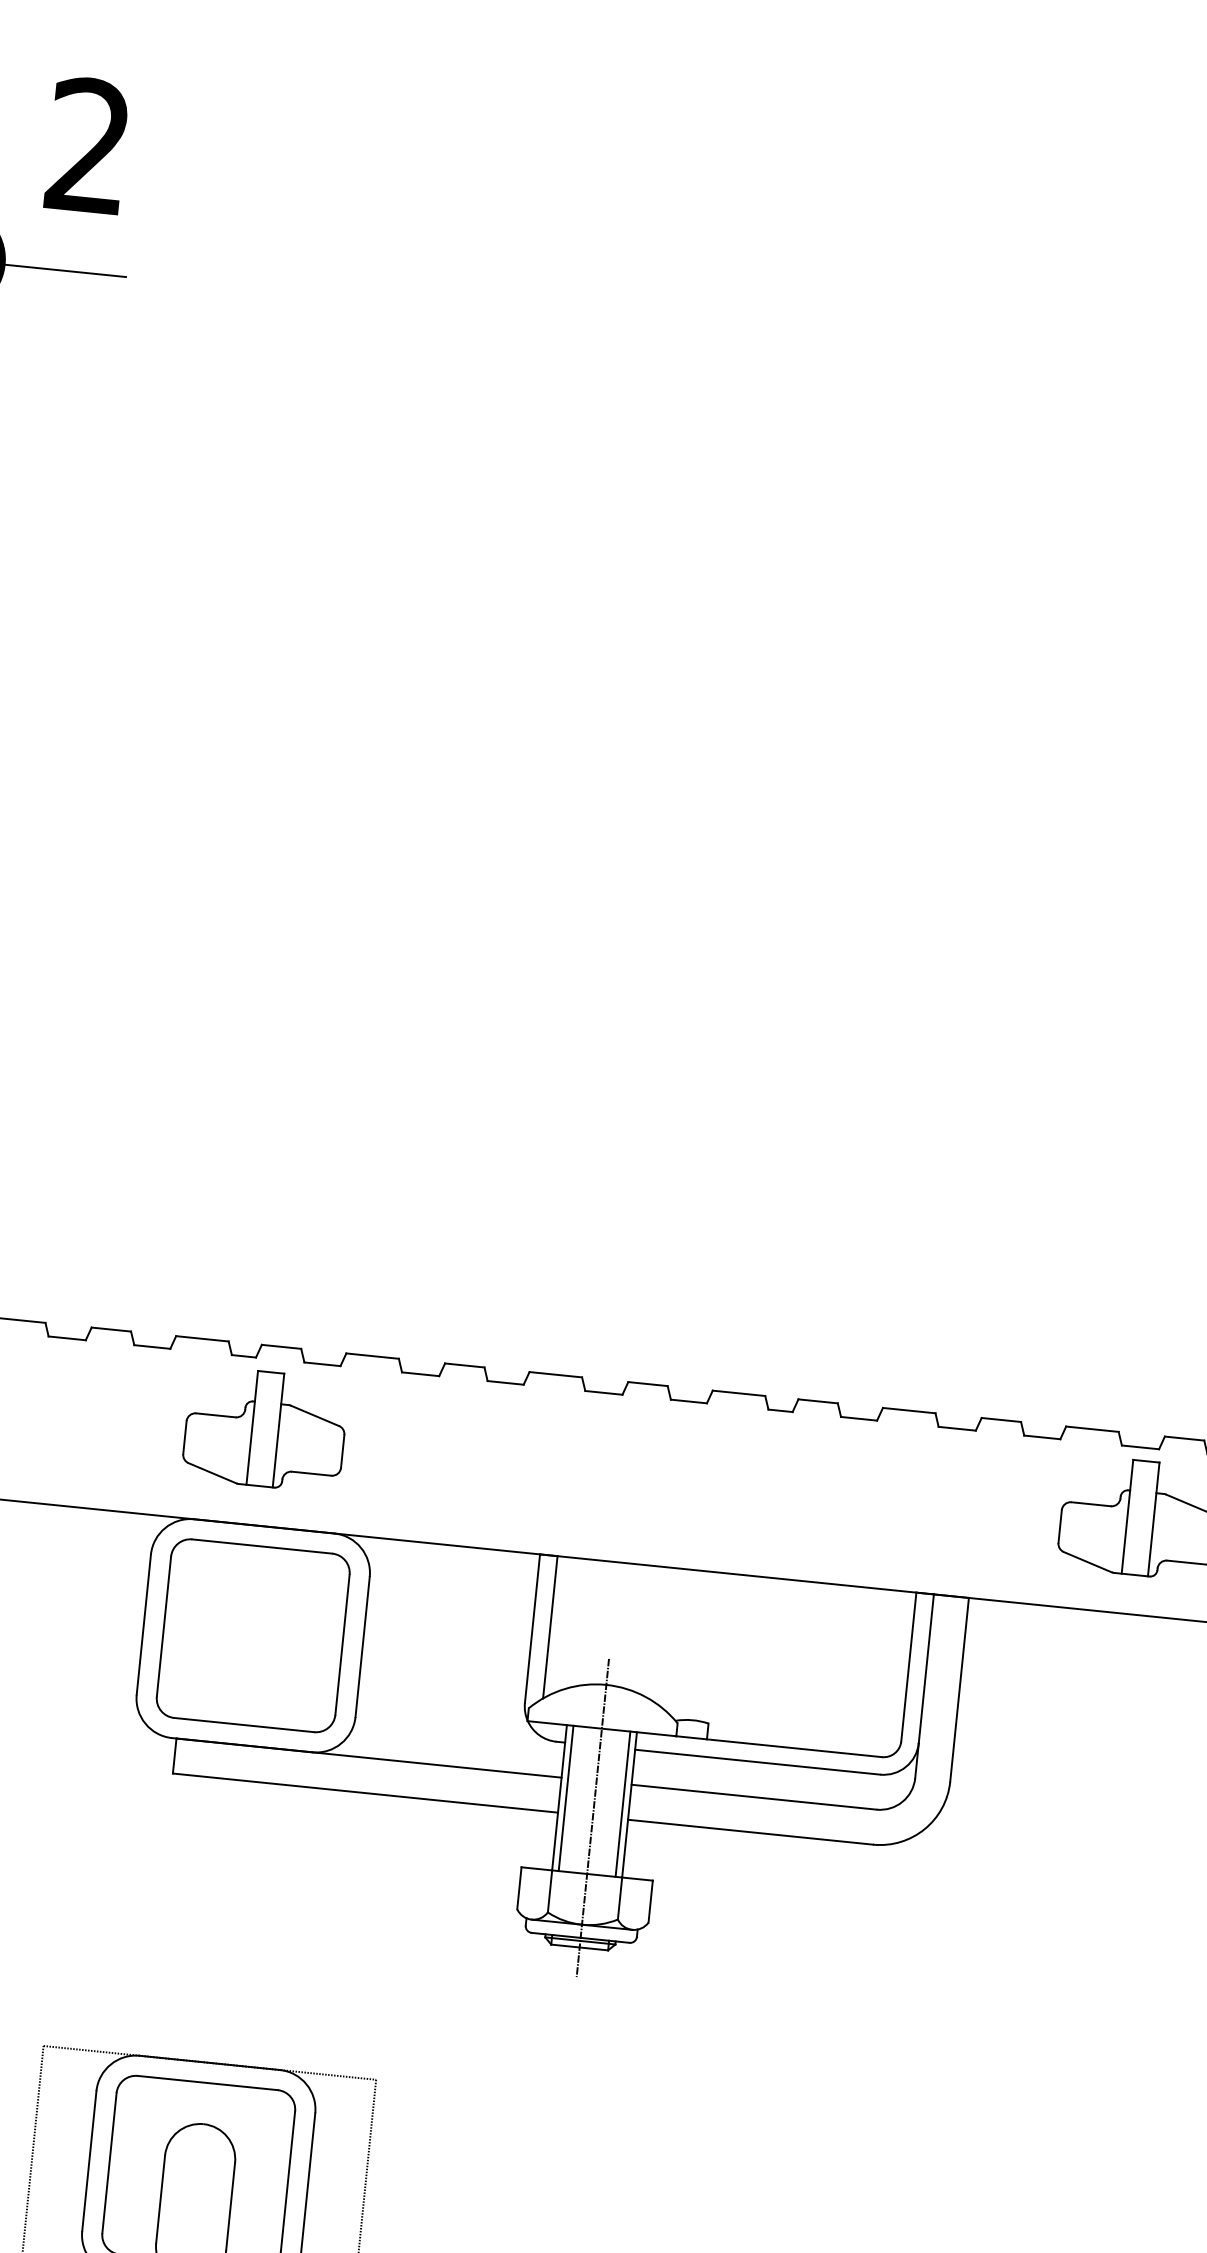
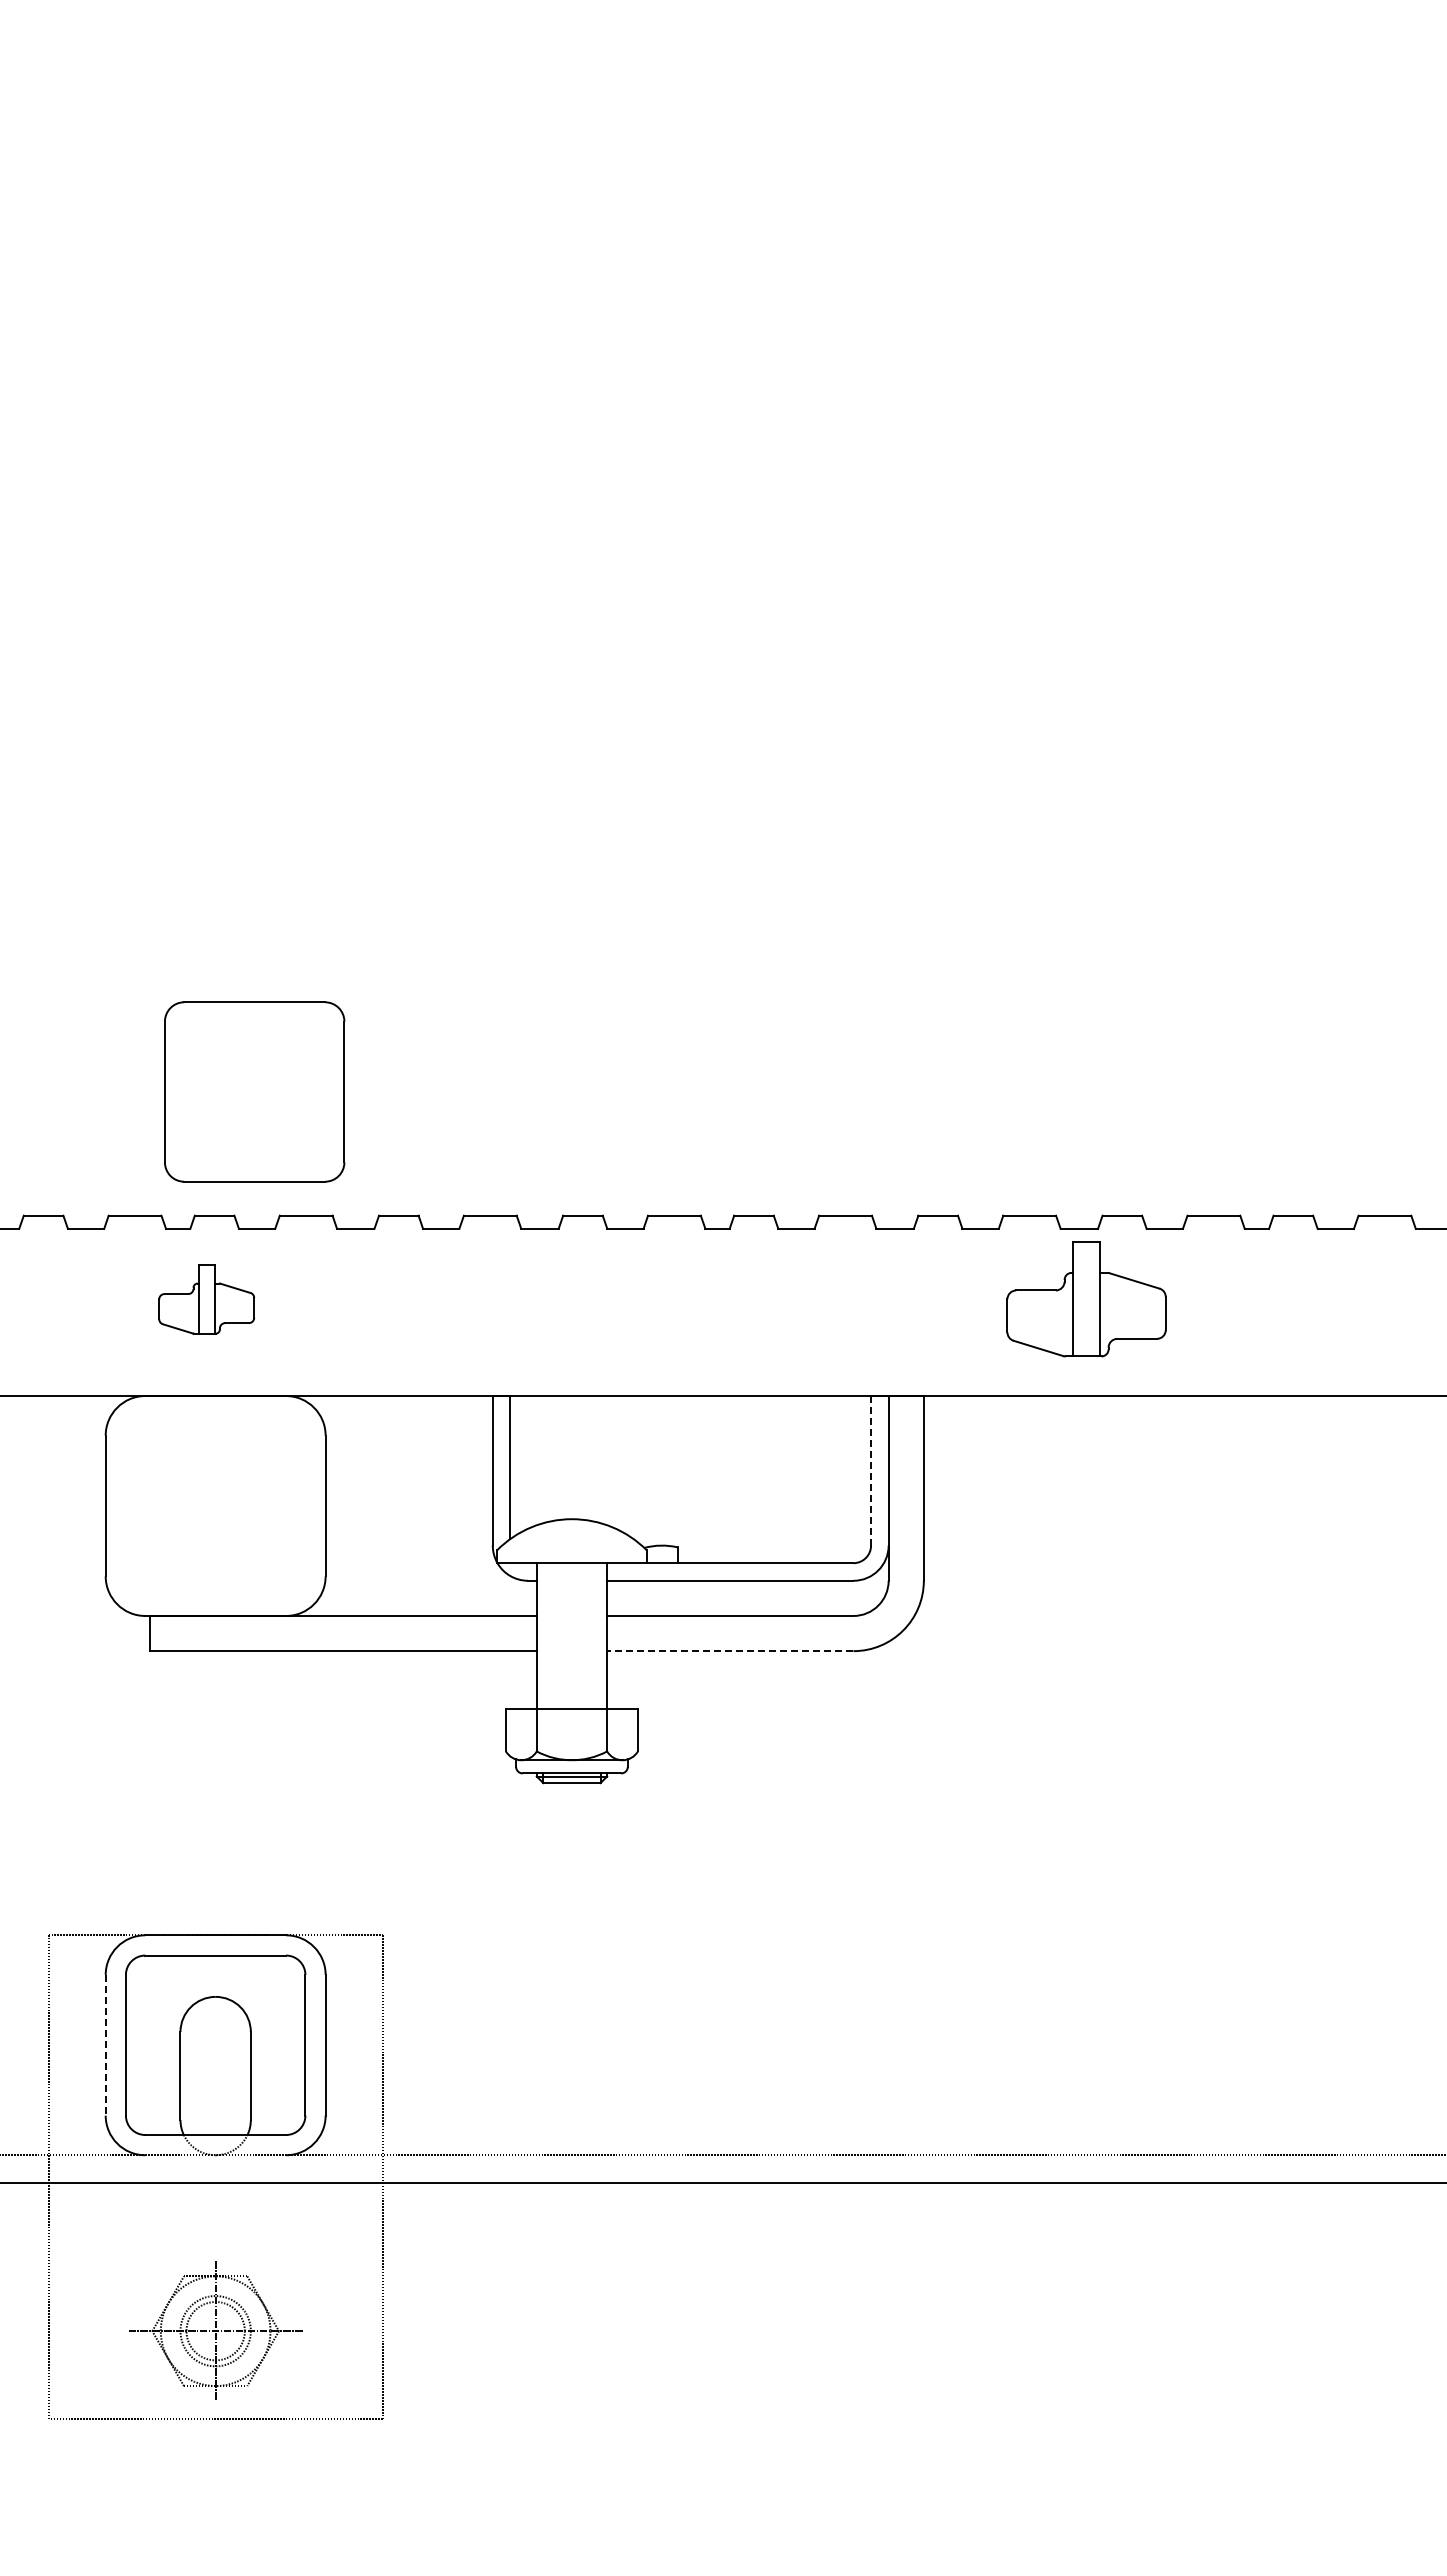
part: (264, 1429) -> (206, 1299), size x0.6
part: (253, 1635) -> (254, 1091), moved
line: (909, 1666) -> (871, 1470), solid -> dashed
line: (566, 1798) -> (543, 1636), removed
line: (622, 1804) -> (600, 1636), removed
line: (592, 1817) -> (571, 1652), removed
line: (749, 1832) -> (729, 1651), solid -> dashed
line: (89, 2161) -> (105, 2045), solid -> dashed

